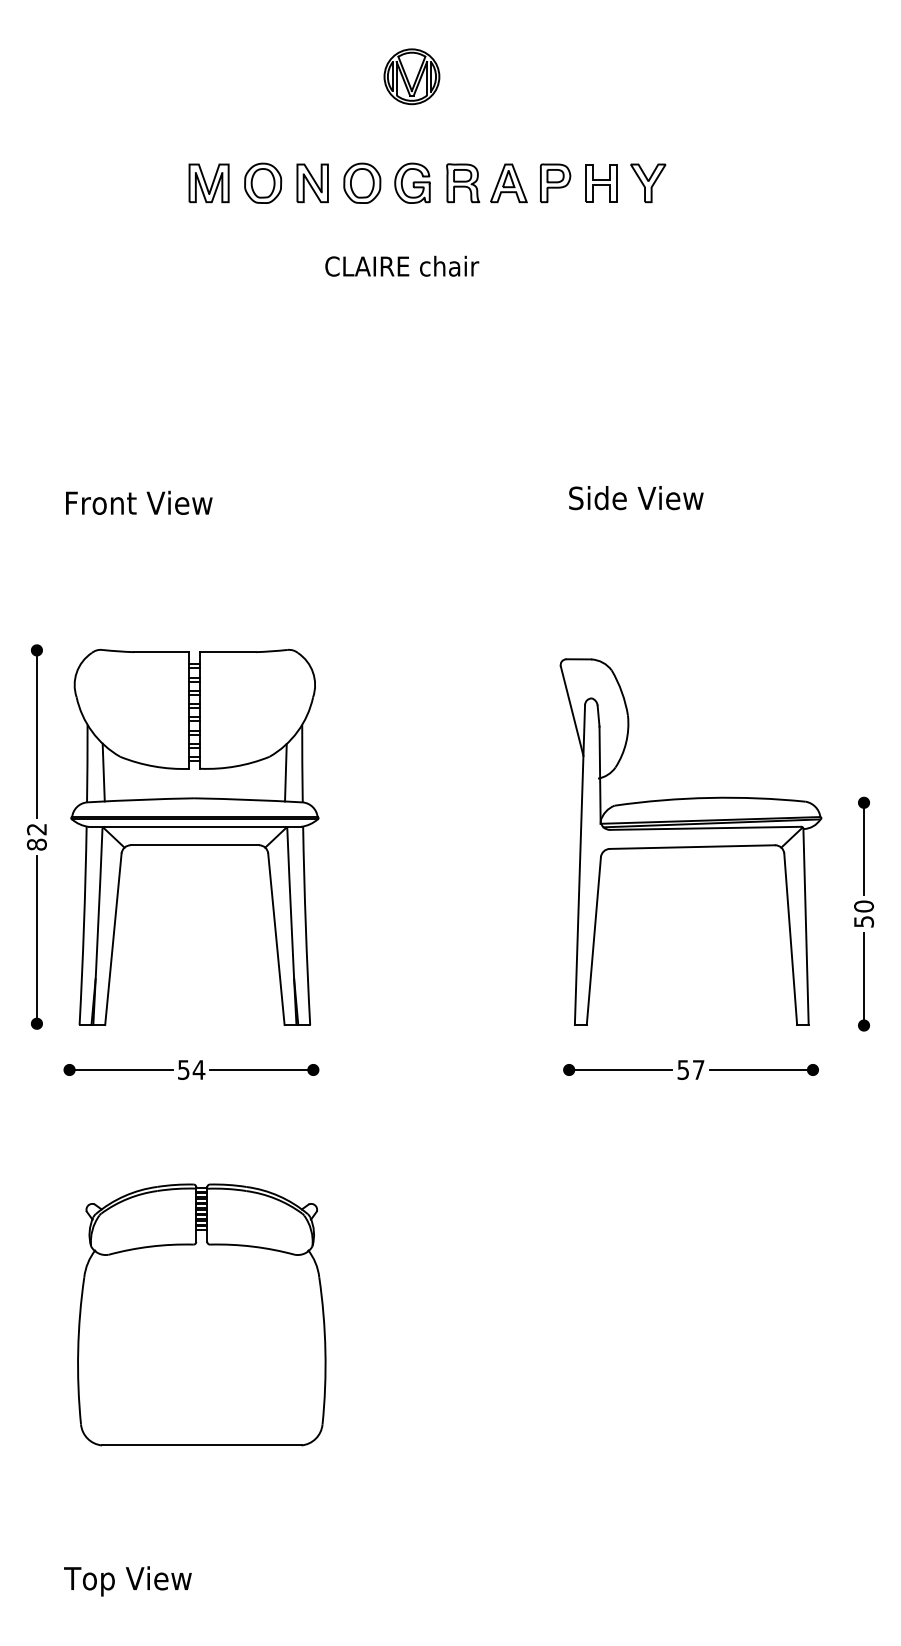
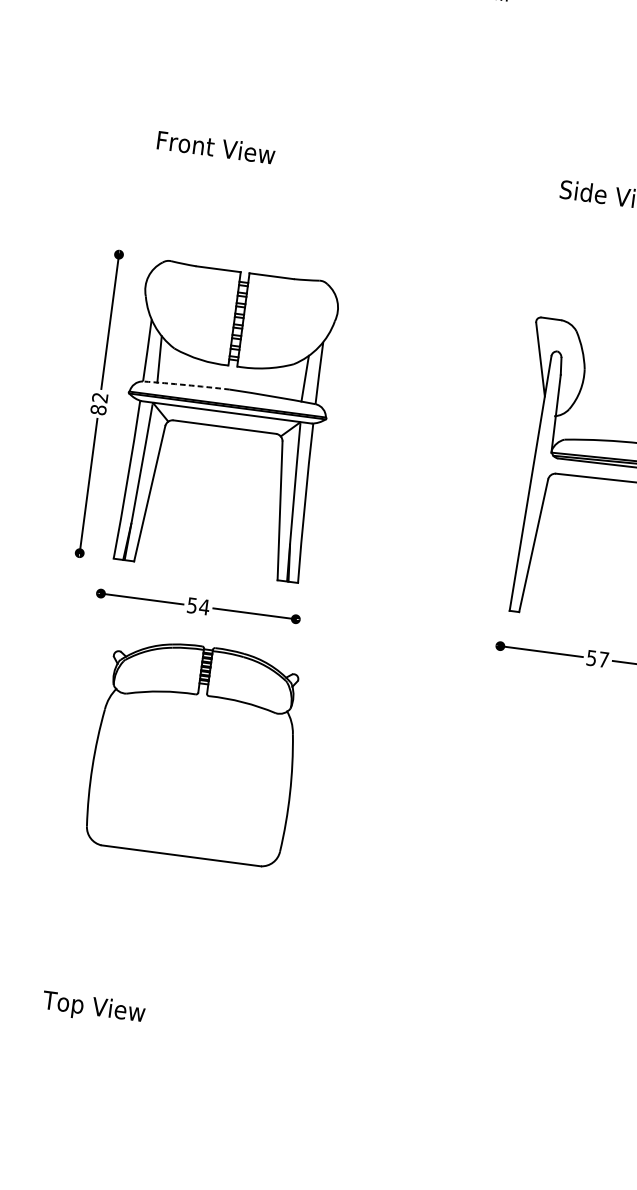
arc: (140, 799) -> (186, 384), solid -> dashed
part: (201, 1314) -> (194, 751), moved

